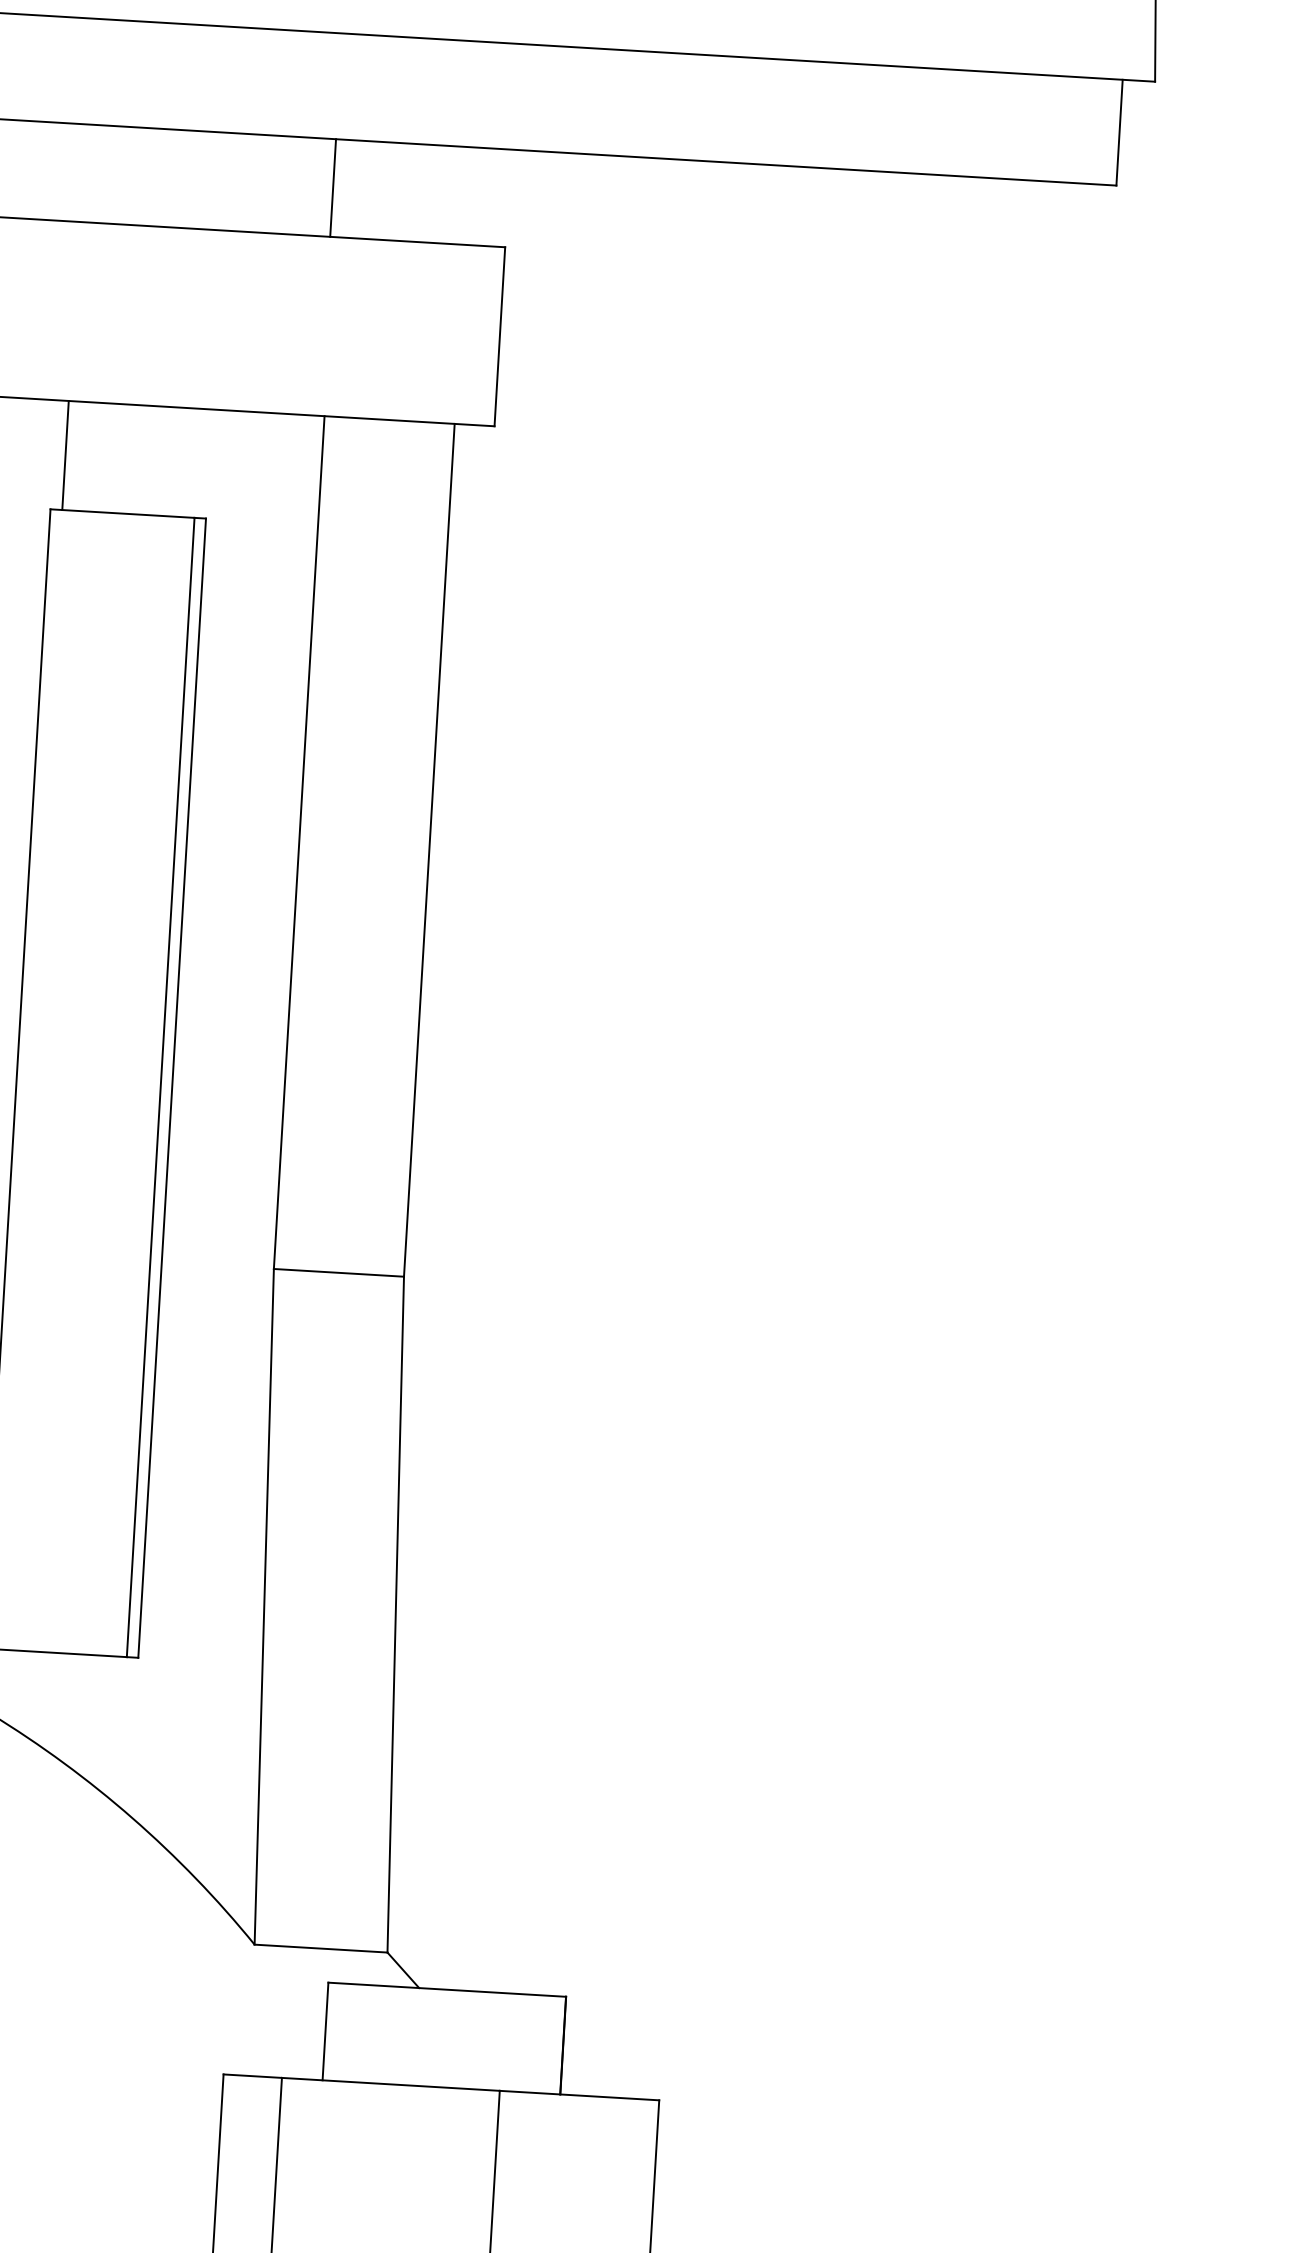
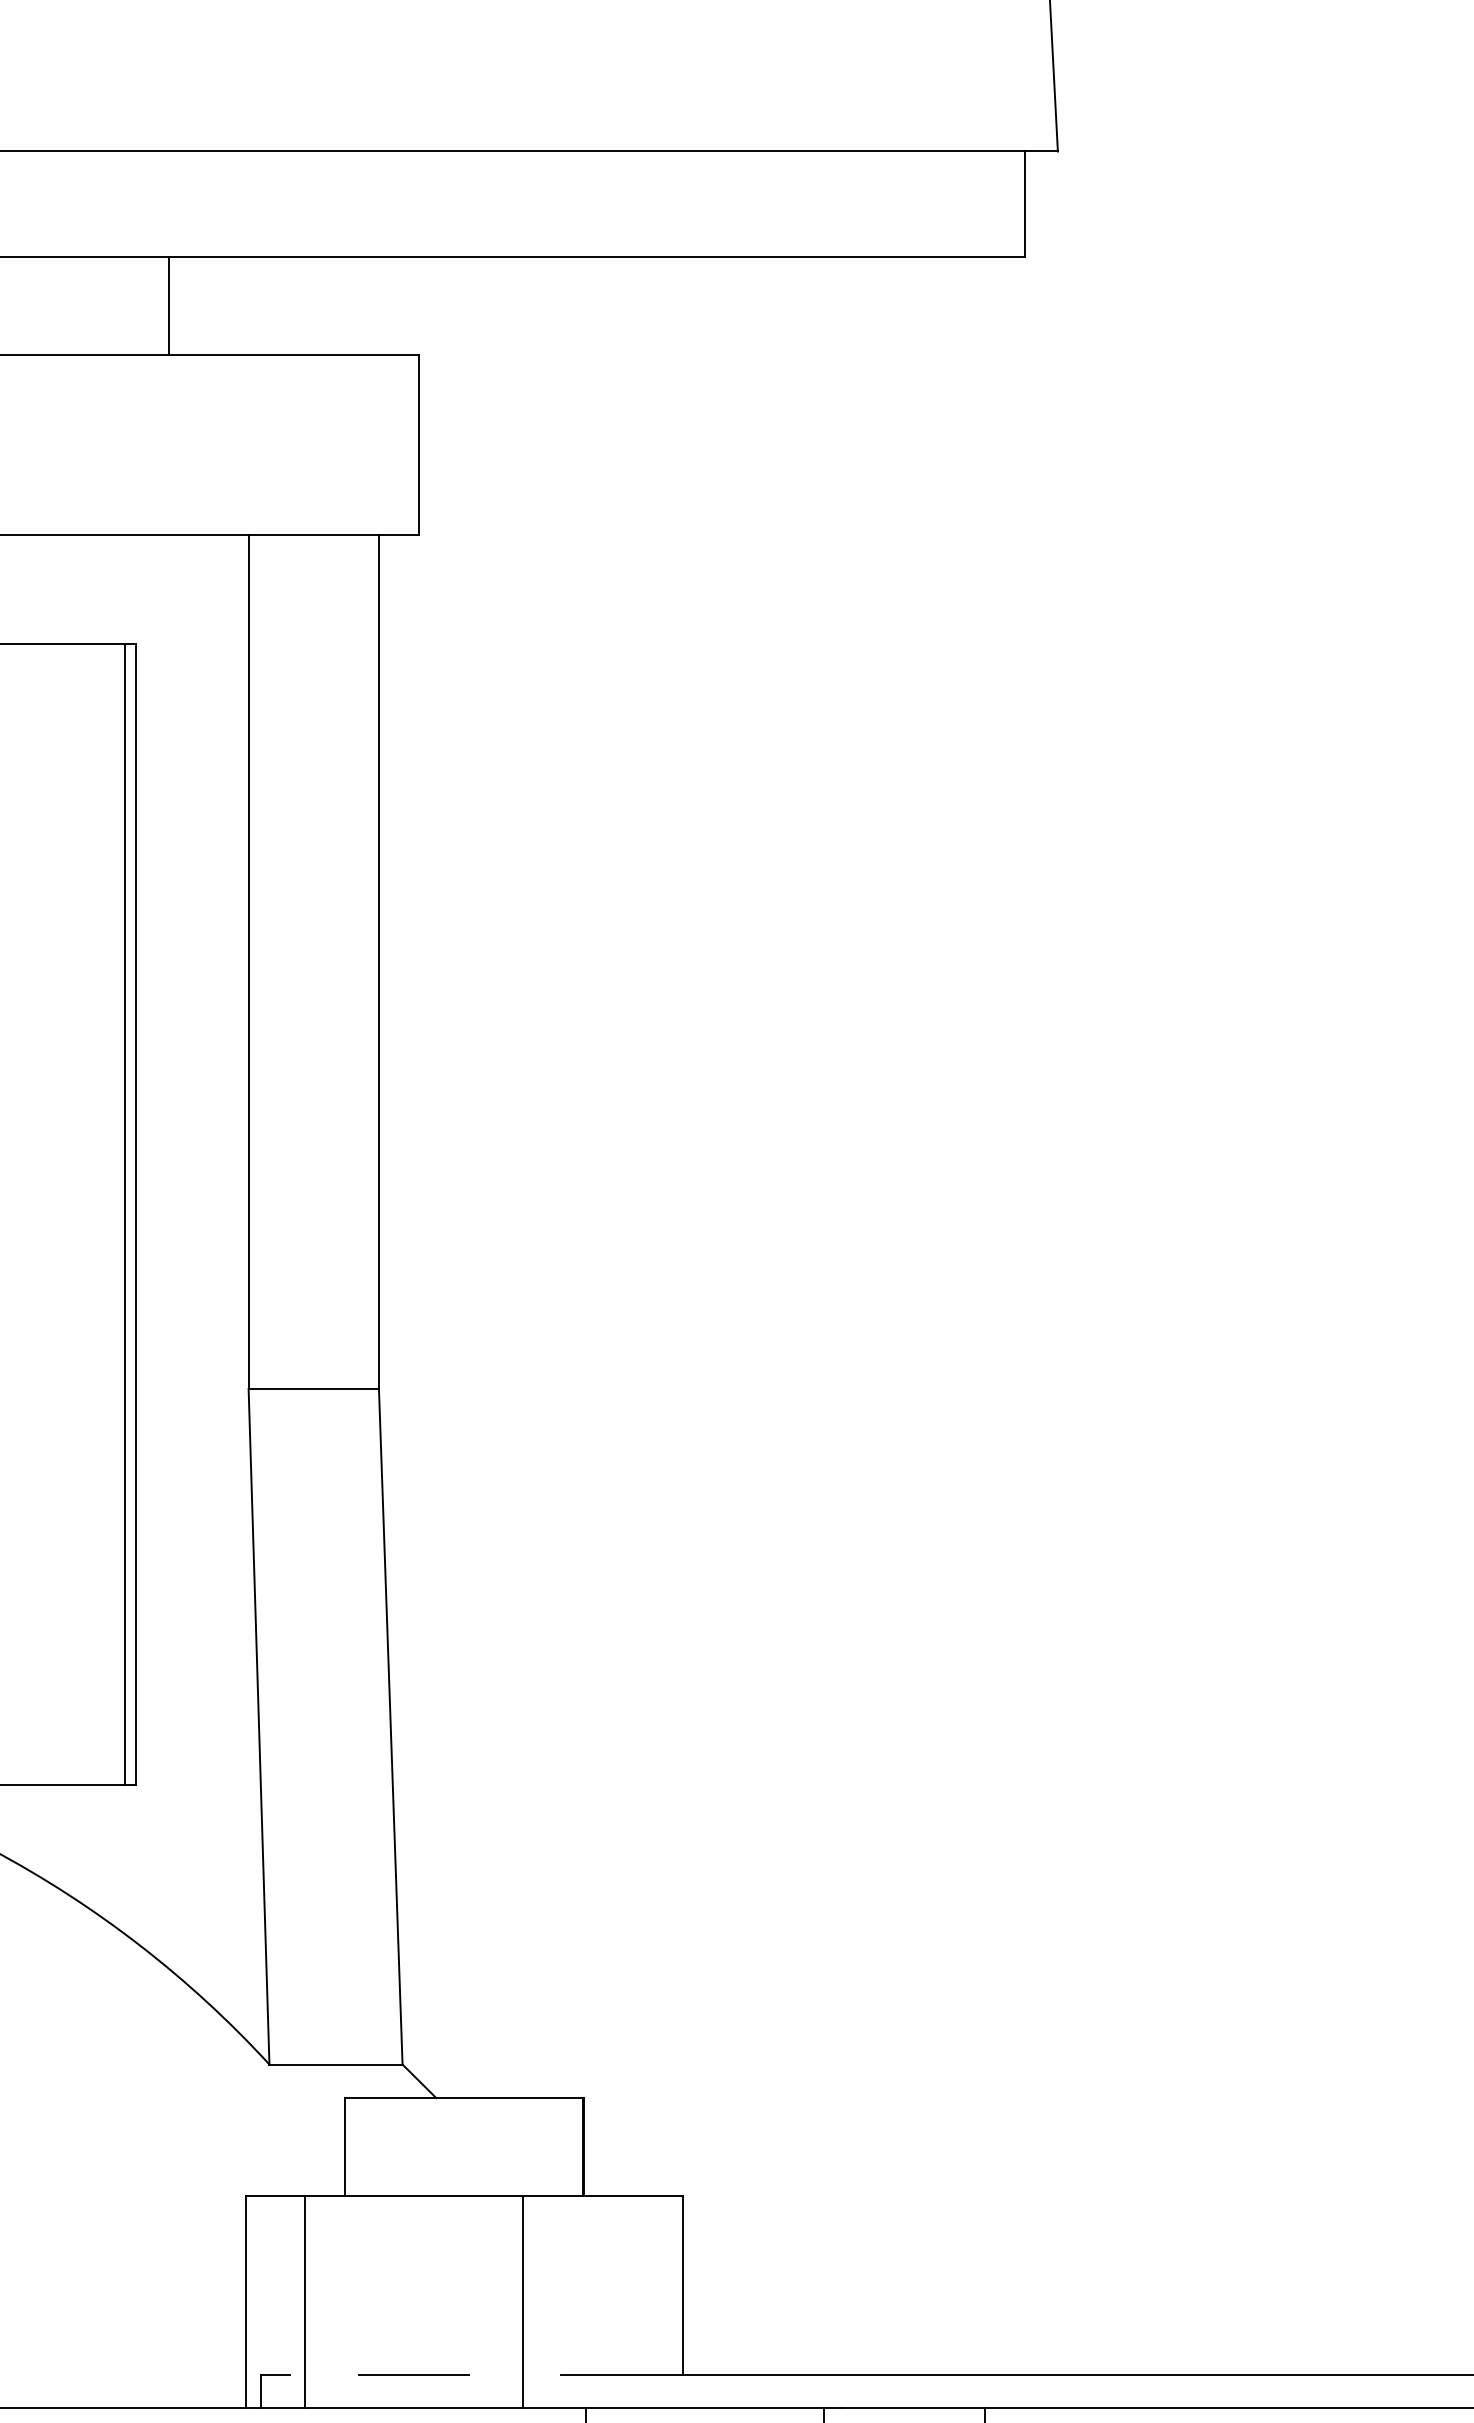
line: (332, 188) -> (168, 306), moved

